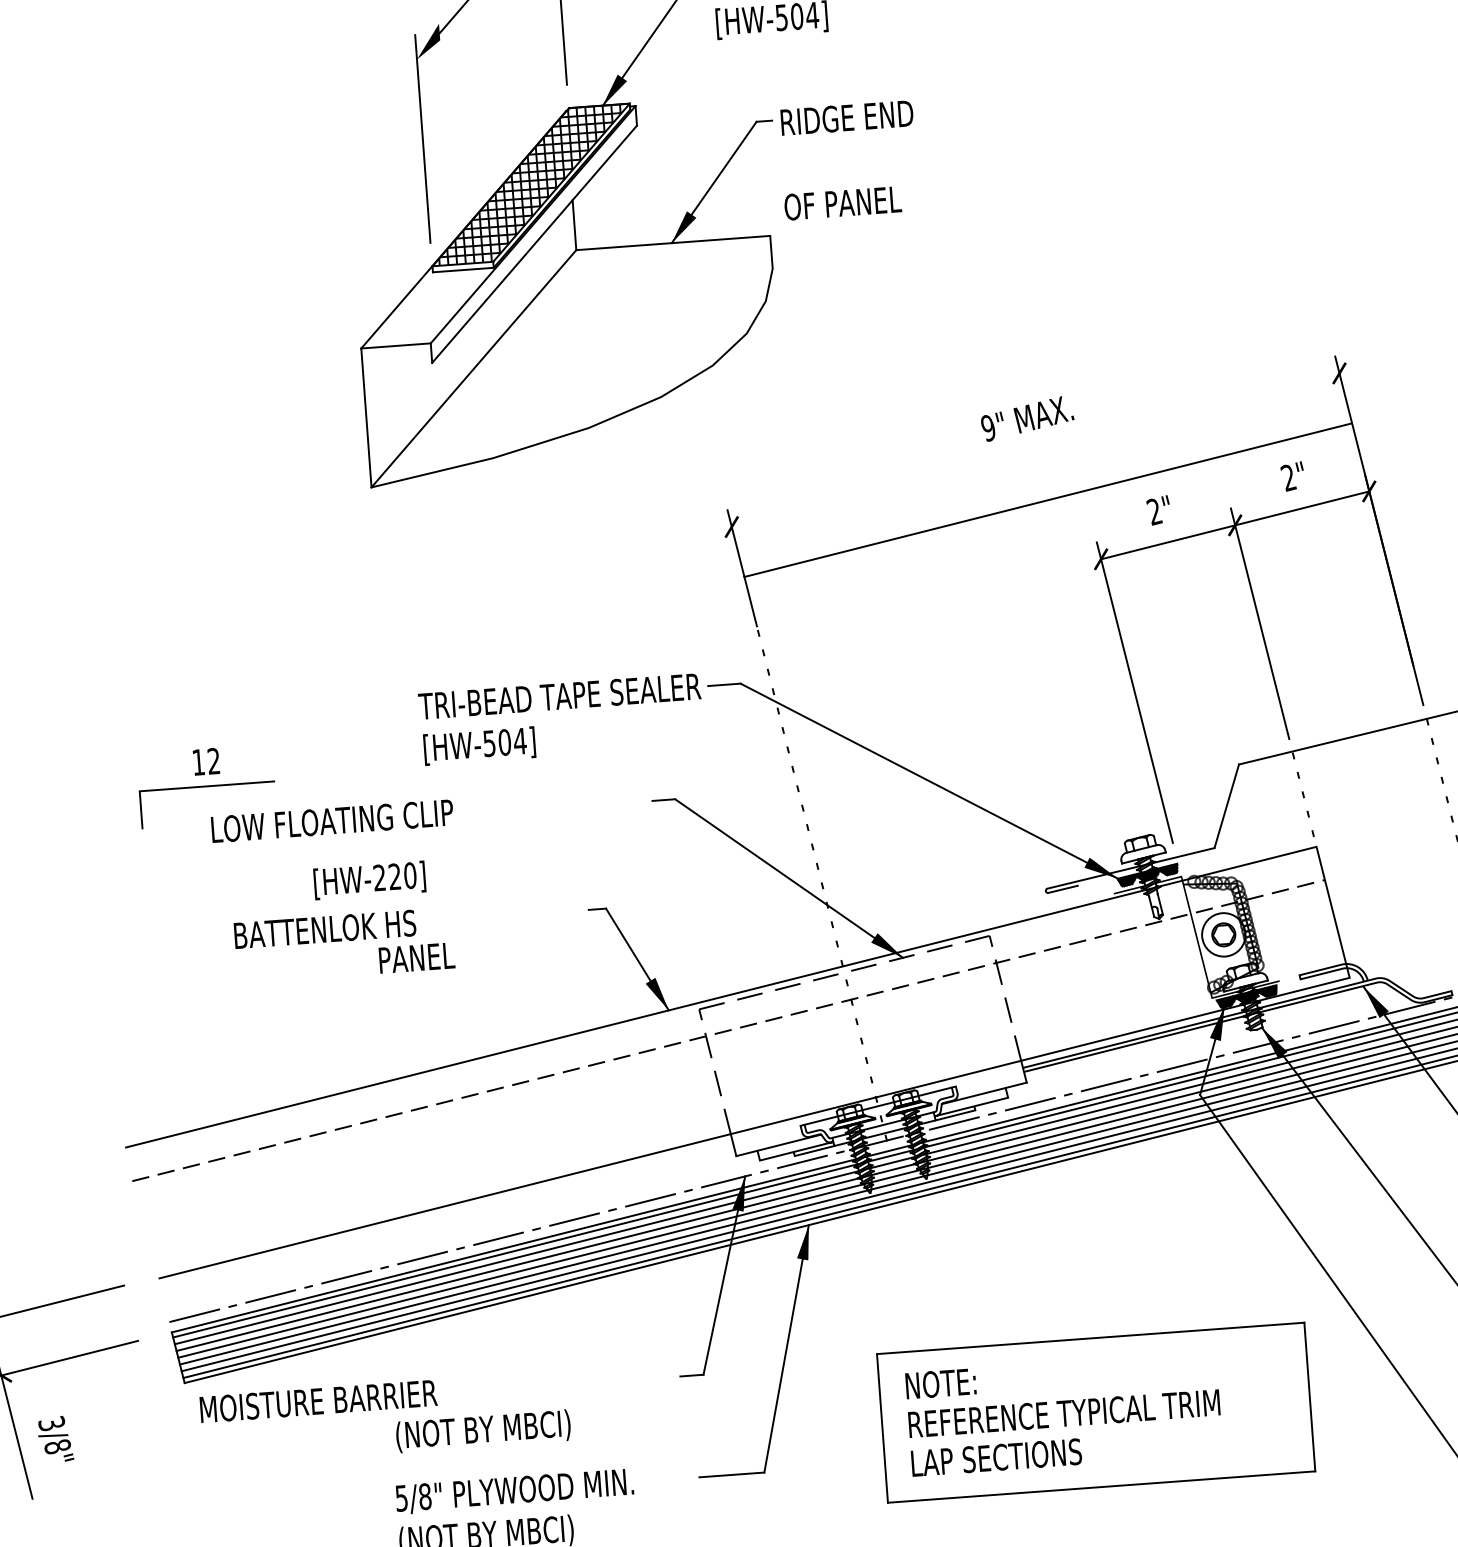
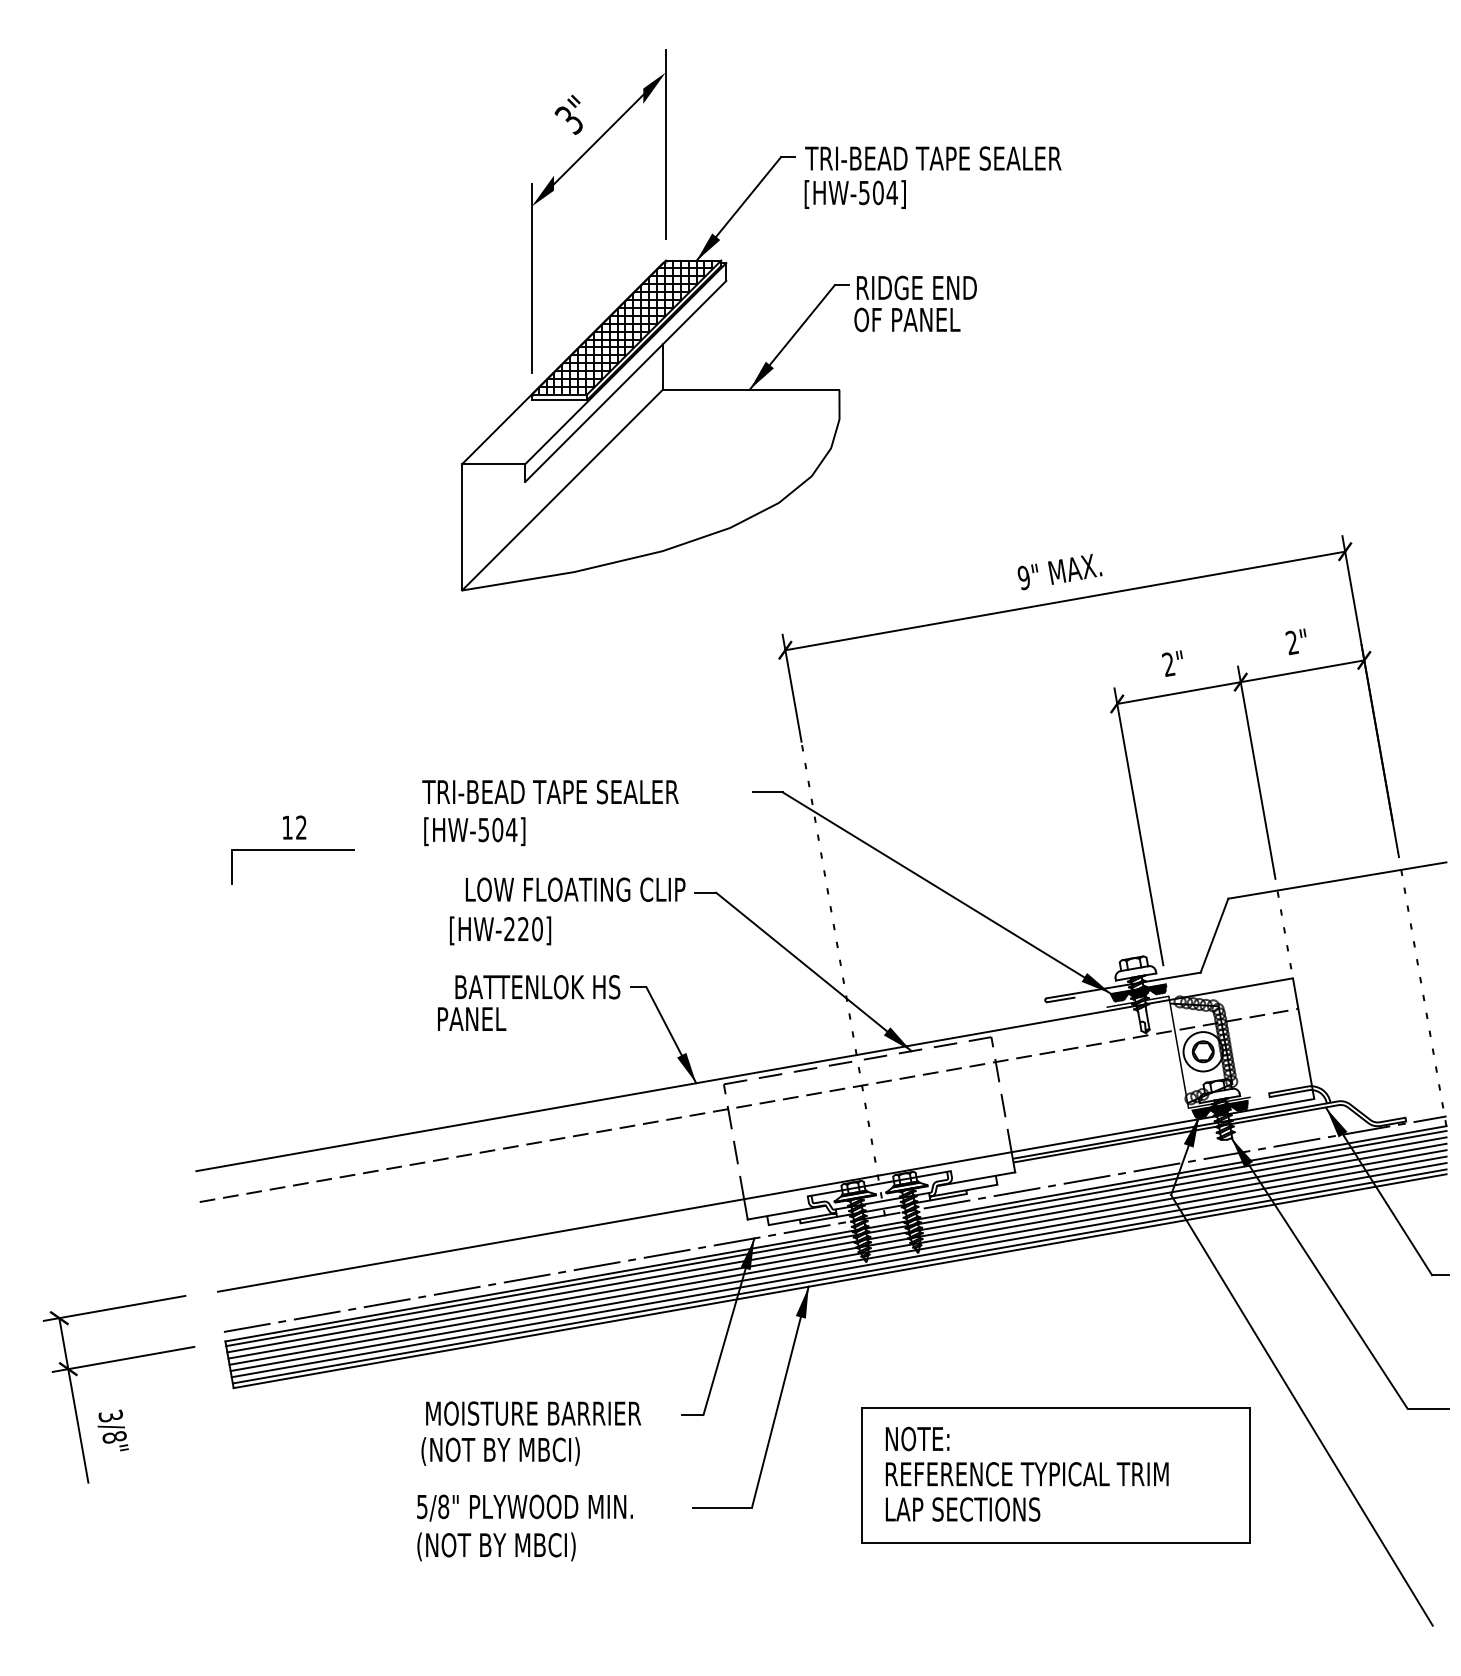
text: (843, 202) -> (907, 319), moved
line: (1048, 499) -> (1065, 600), moved
text: (561, 718) -> (550, 812), moved
text: (332, 820) -> (575, 889), moved
text: (369, 880) -> (500, 930), moved
text: (324, 929) -> (537, 987), moved
text: (318, 1401) -> (533, 1413), moved

